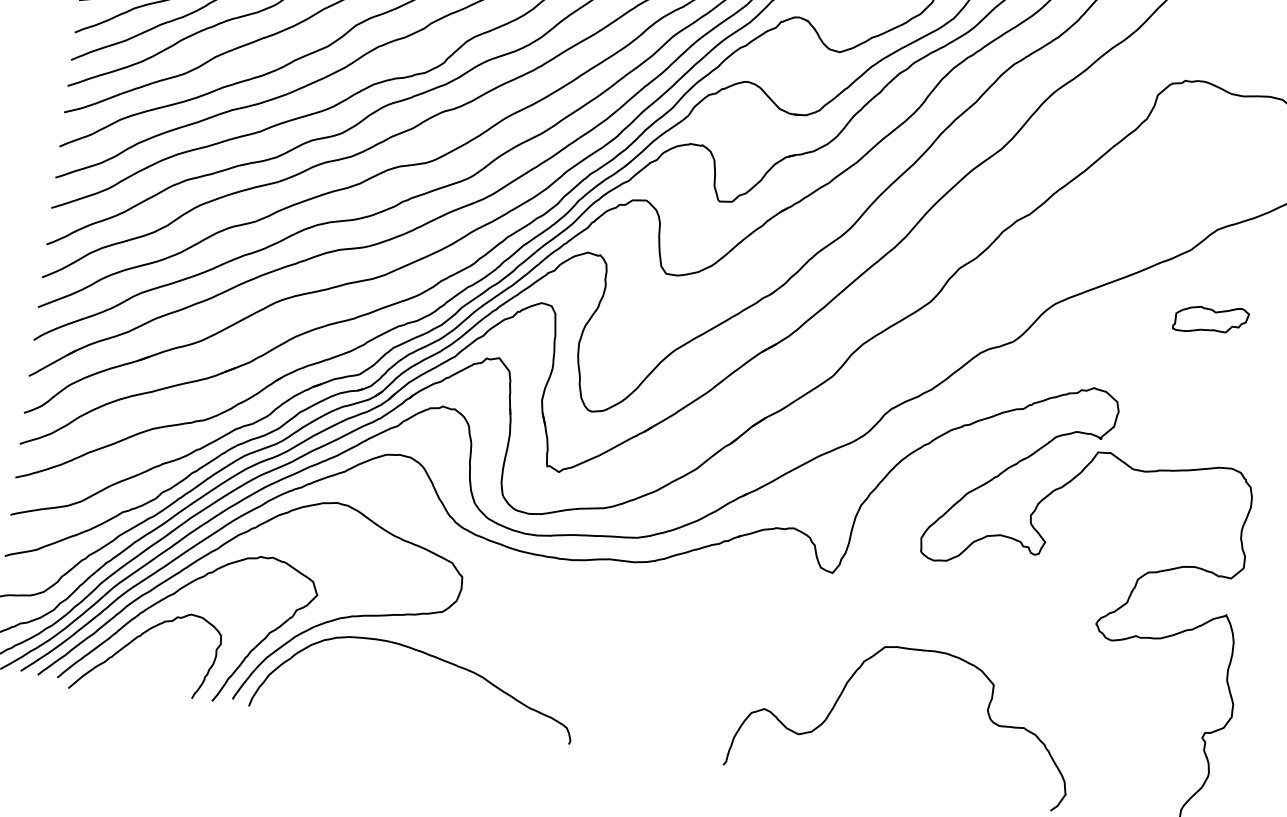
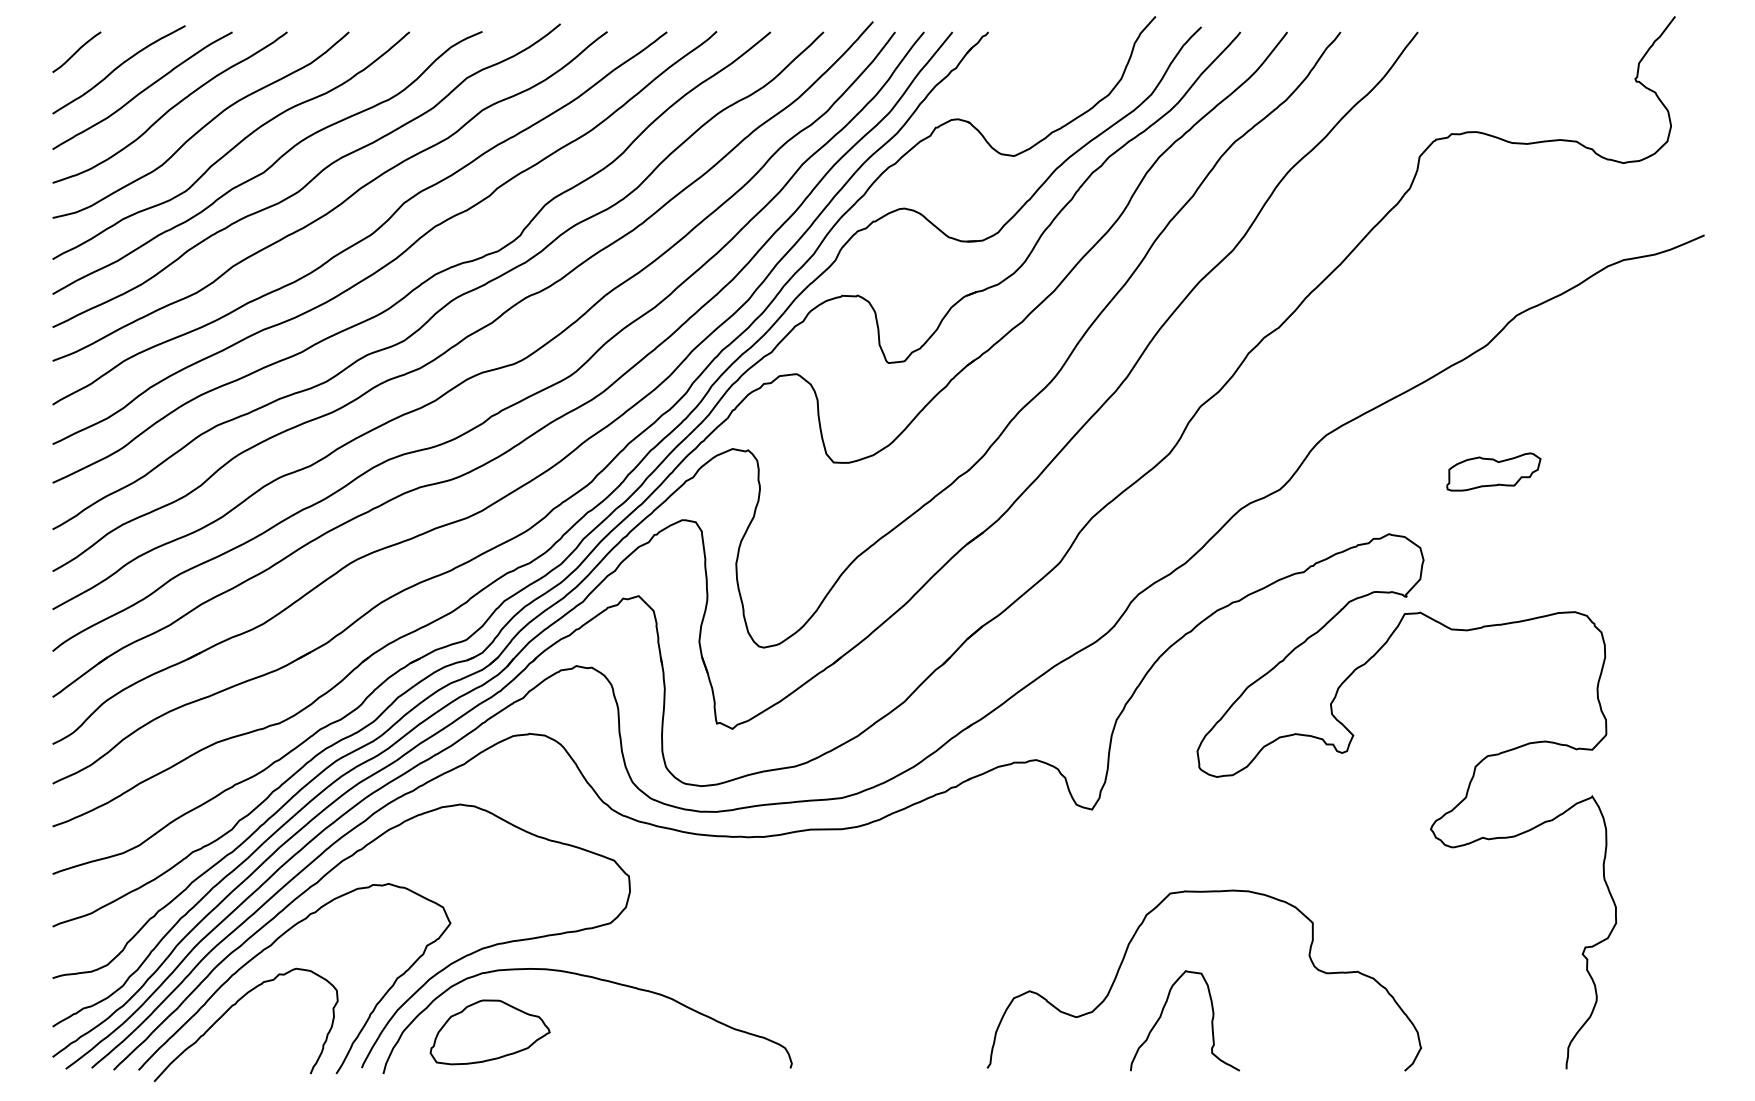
part: (1210, 319) -> (1493, 471), moved
part: (336, 684) -> (489, 1032), added
curve: (867, 738) -> (1163, 1011), added

